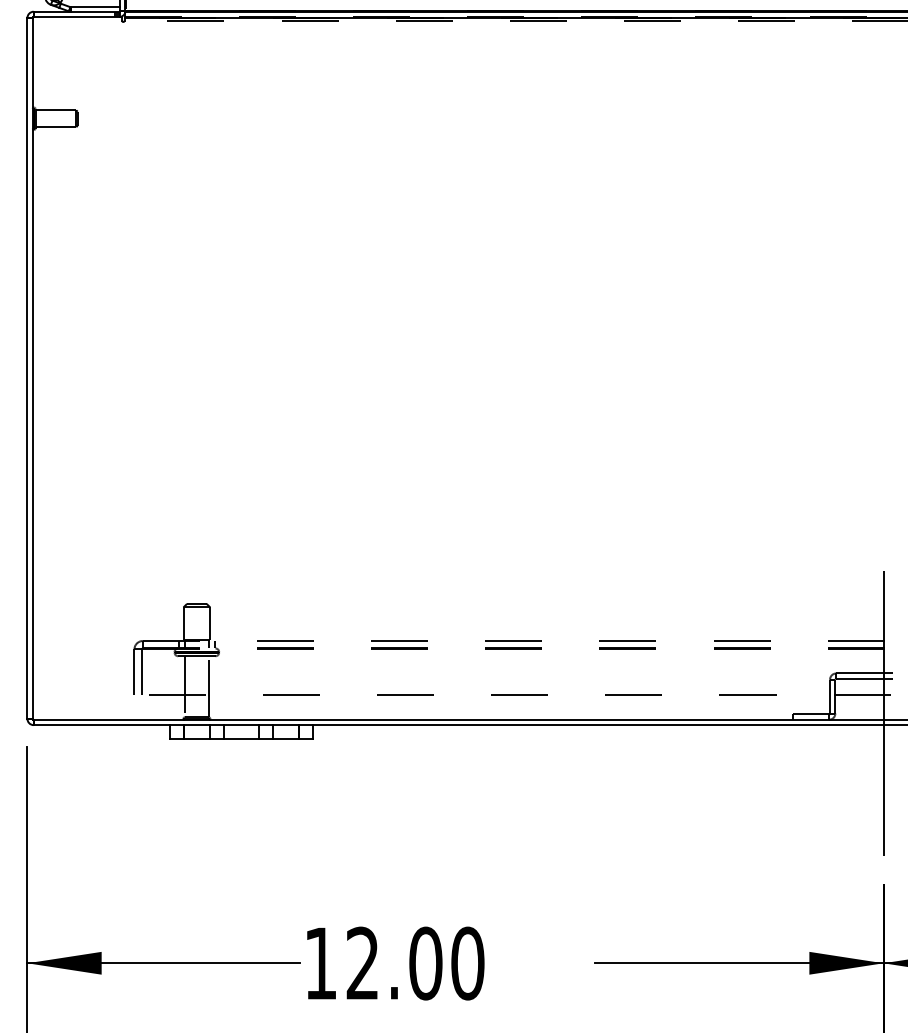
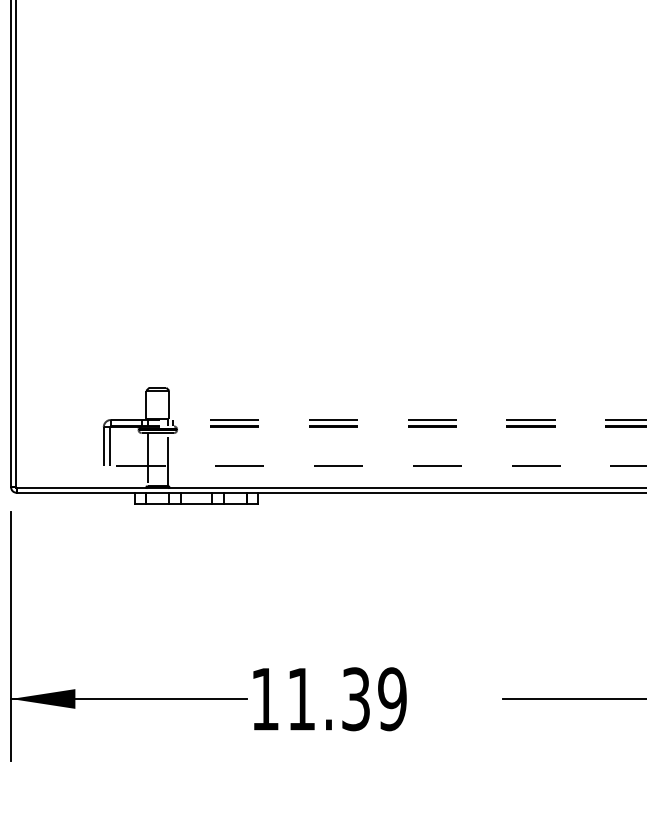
text: (415, 963) -> (347, 699), 12.00 -> 11.39

